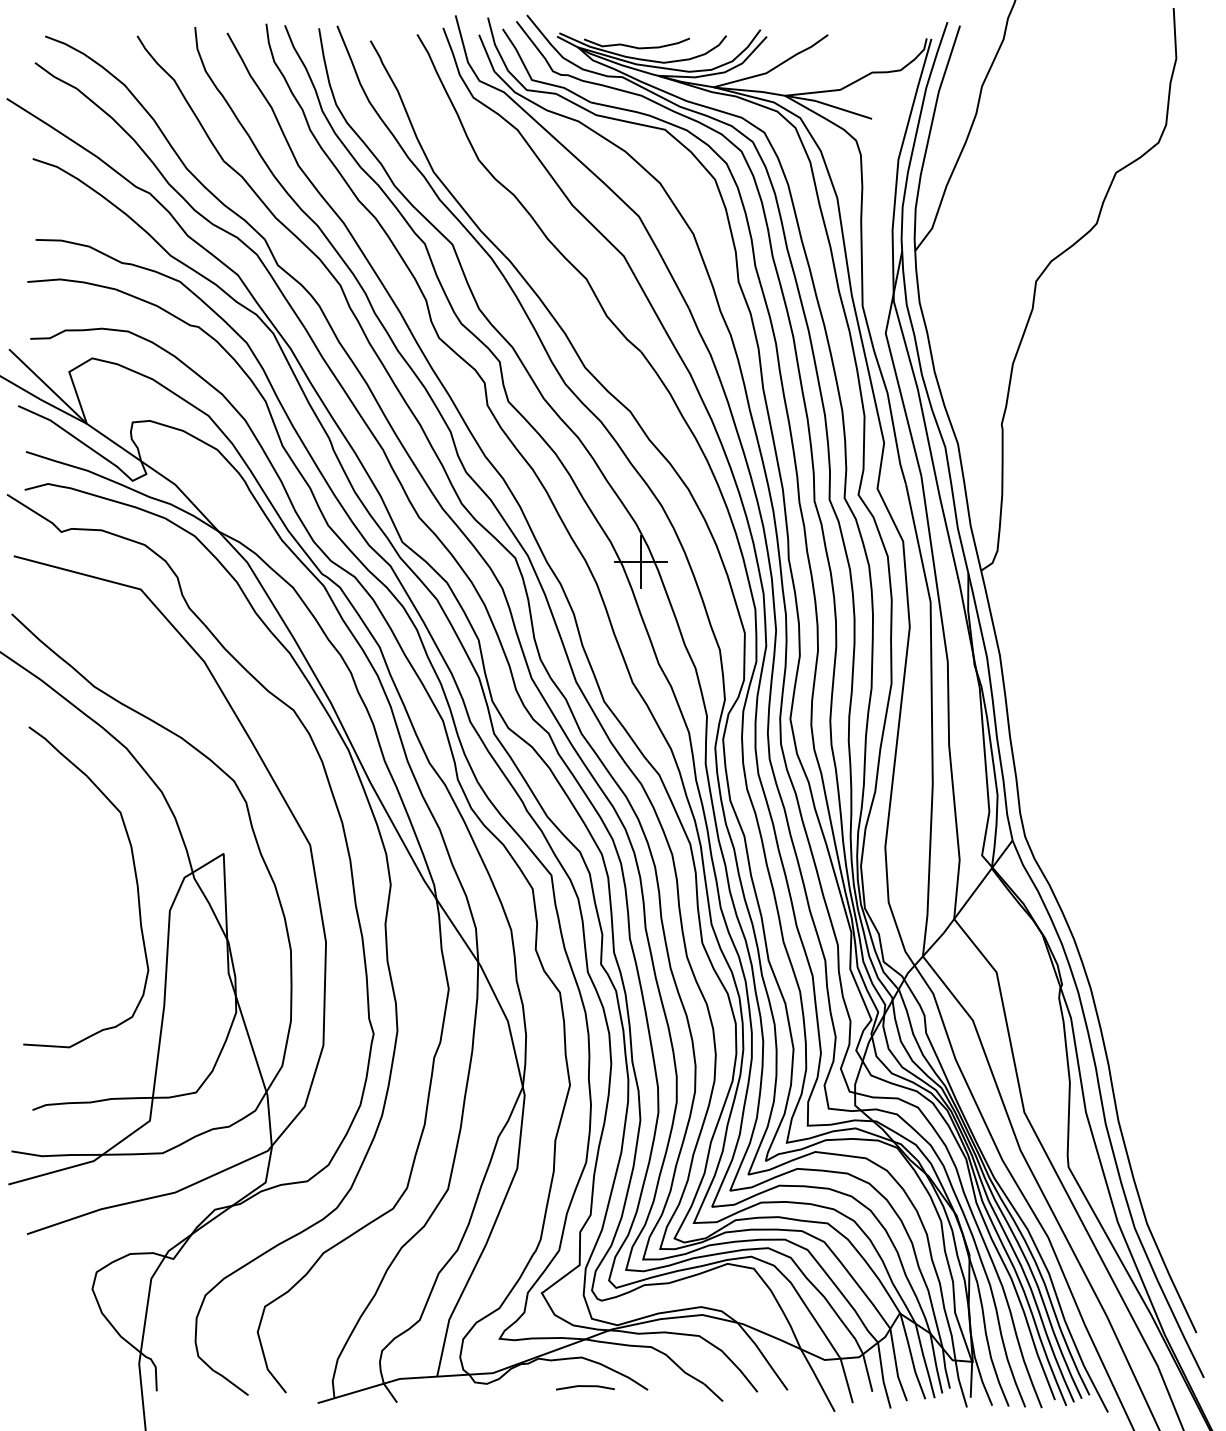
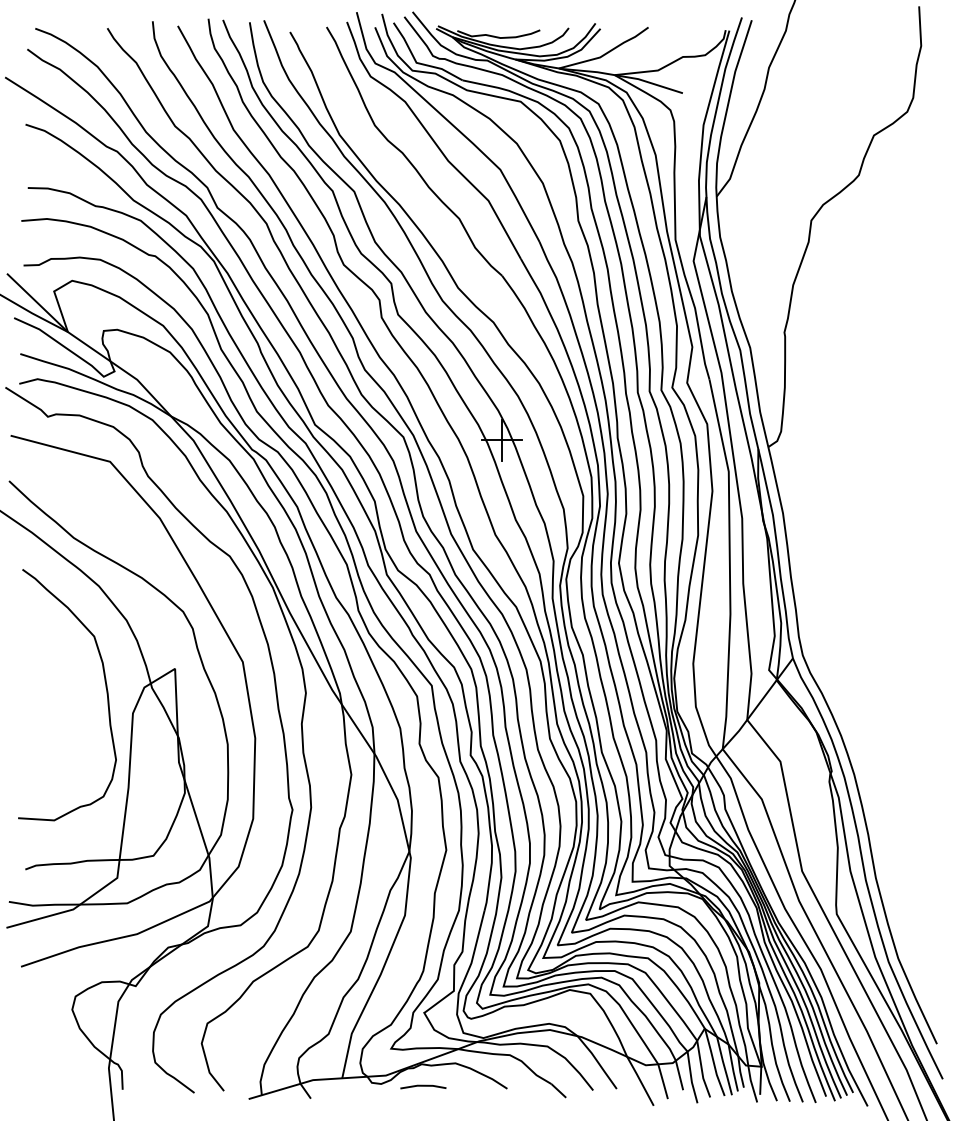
line: (585, 1387) -> (423, 1086), moved

